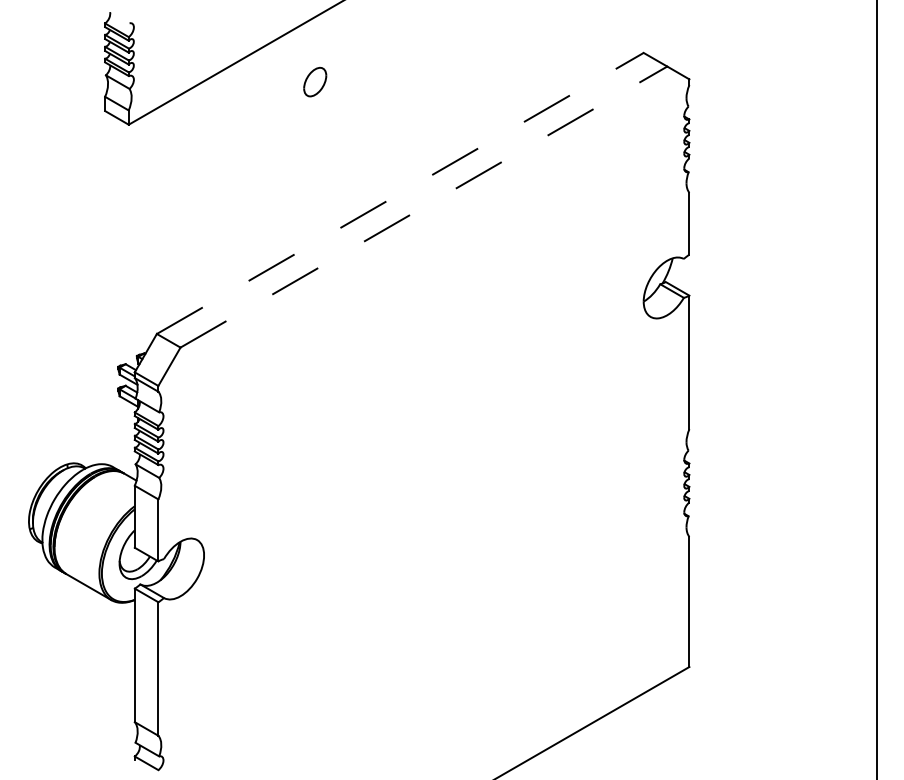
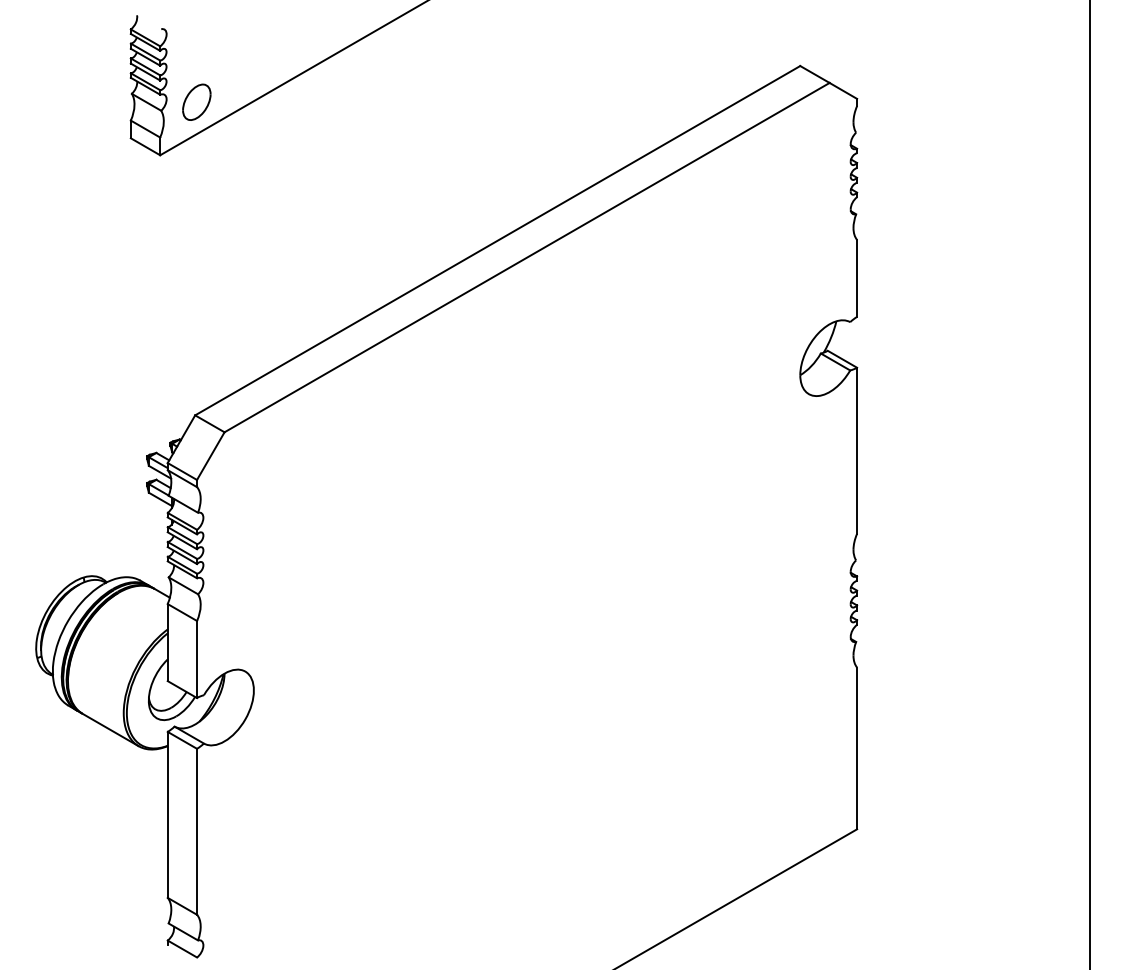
part: (315, 82) -> (197, 102), moved
line: (400, 193) -> (497, 240), dashed -> solid
line: (424, 206) -> (527, 256), dashed -> solid

